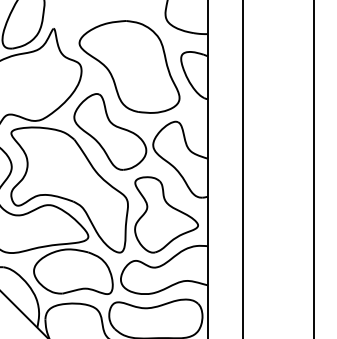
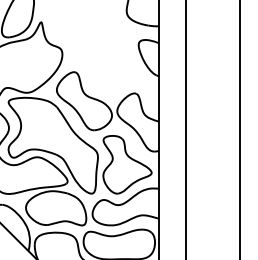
part: (129, 67) -> (99, 51), removed

